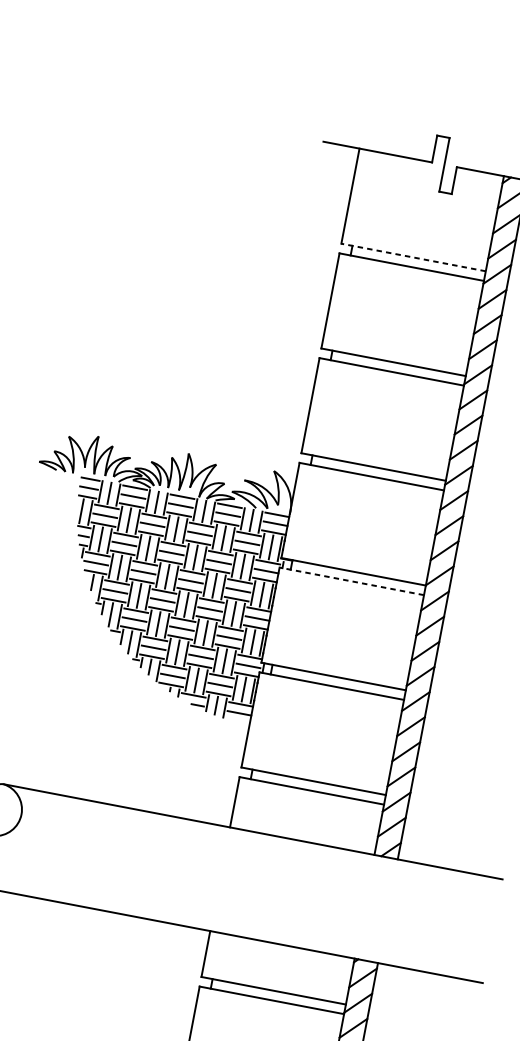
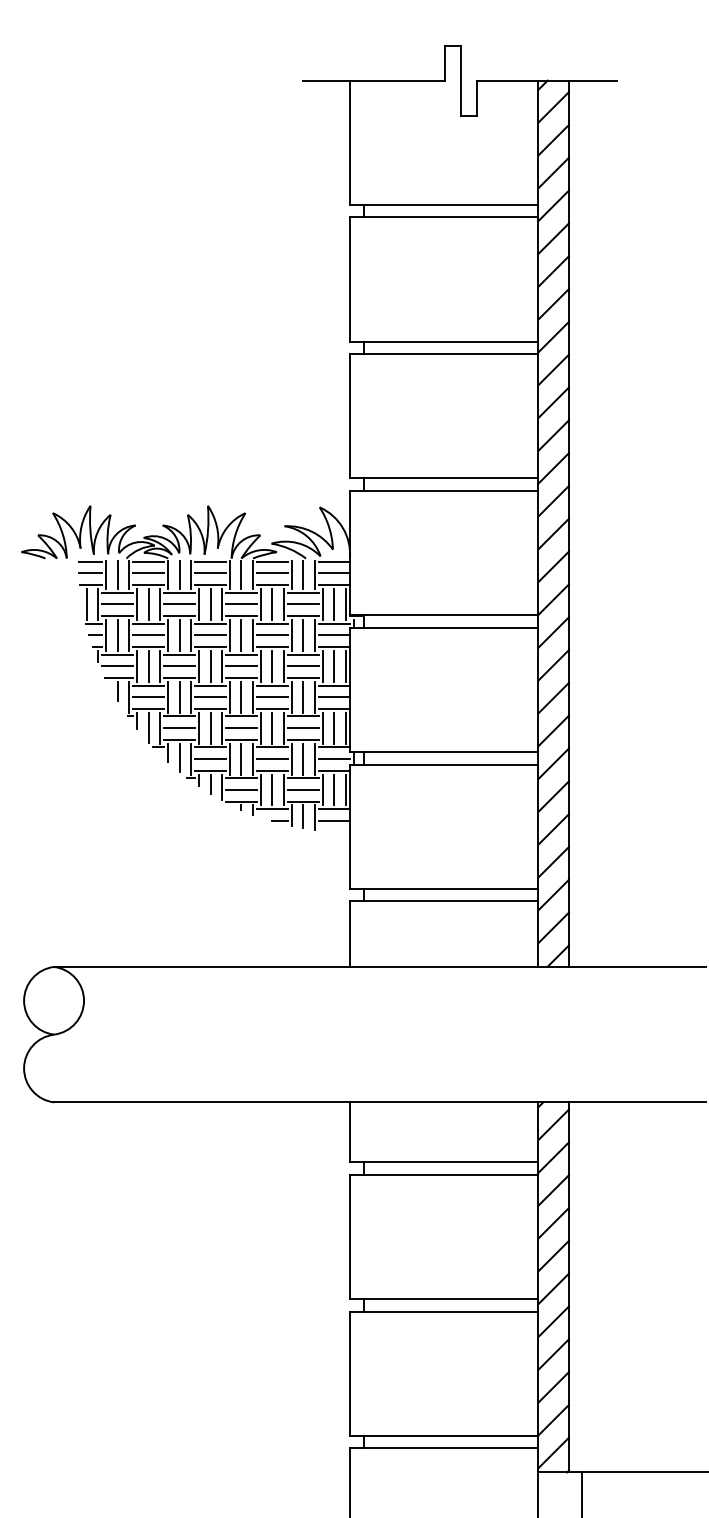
line: (413, 257) -> (443, 204), dashed -> solid
line: (351, 581) -> (443, 627), dashed -> solid

